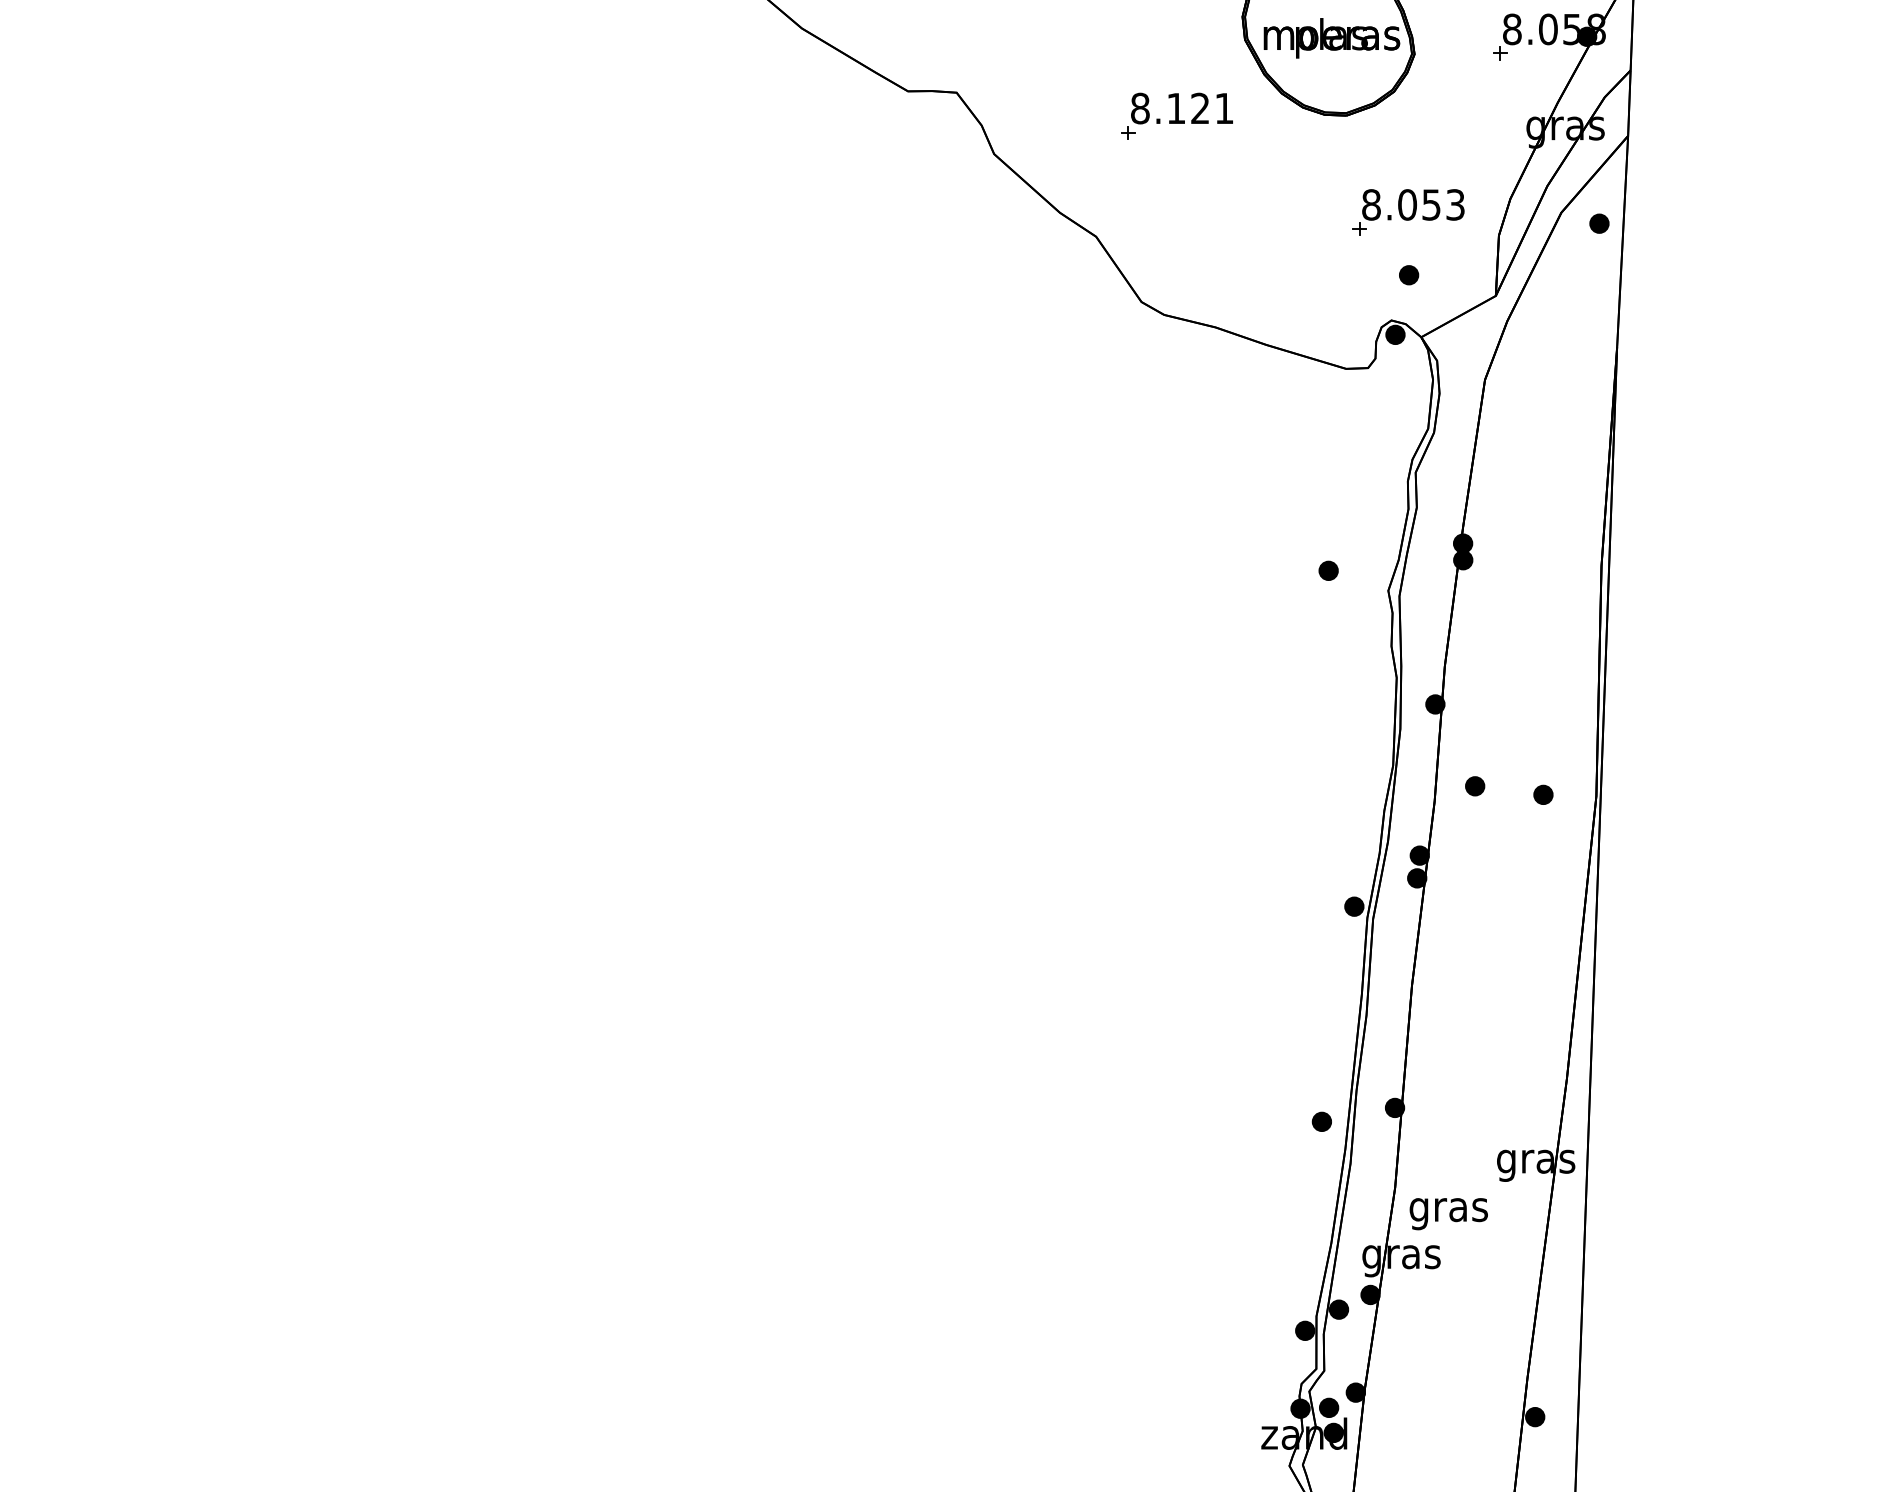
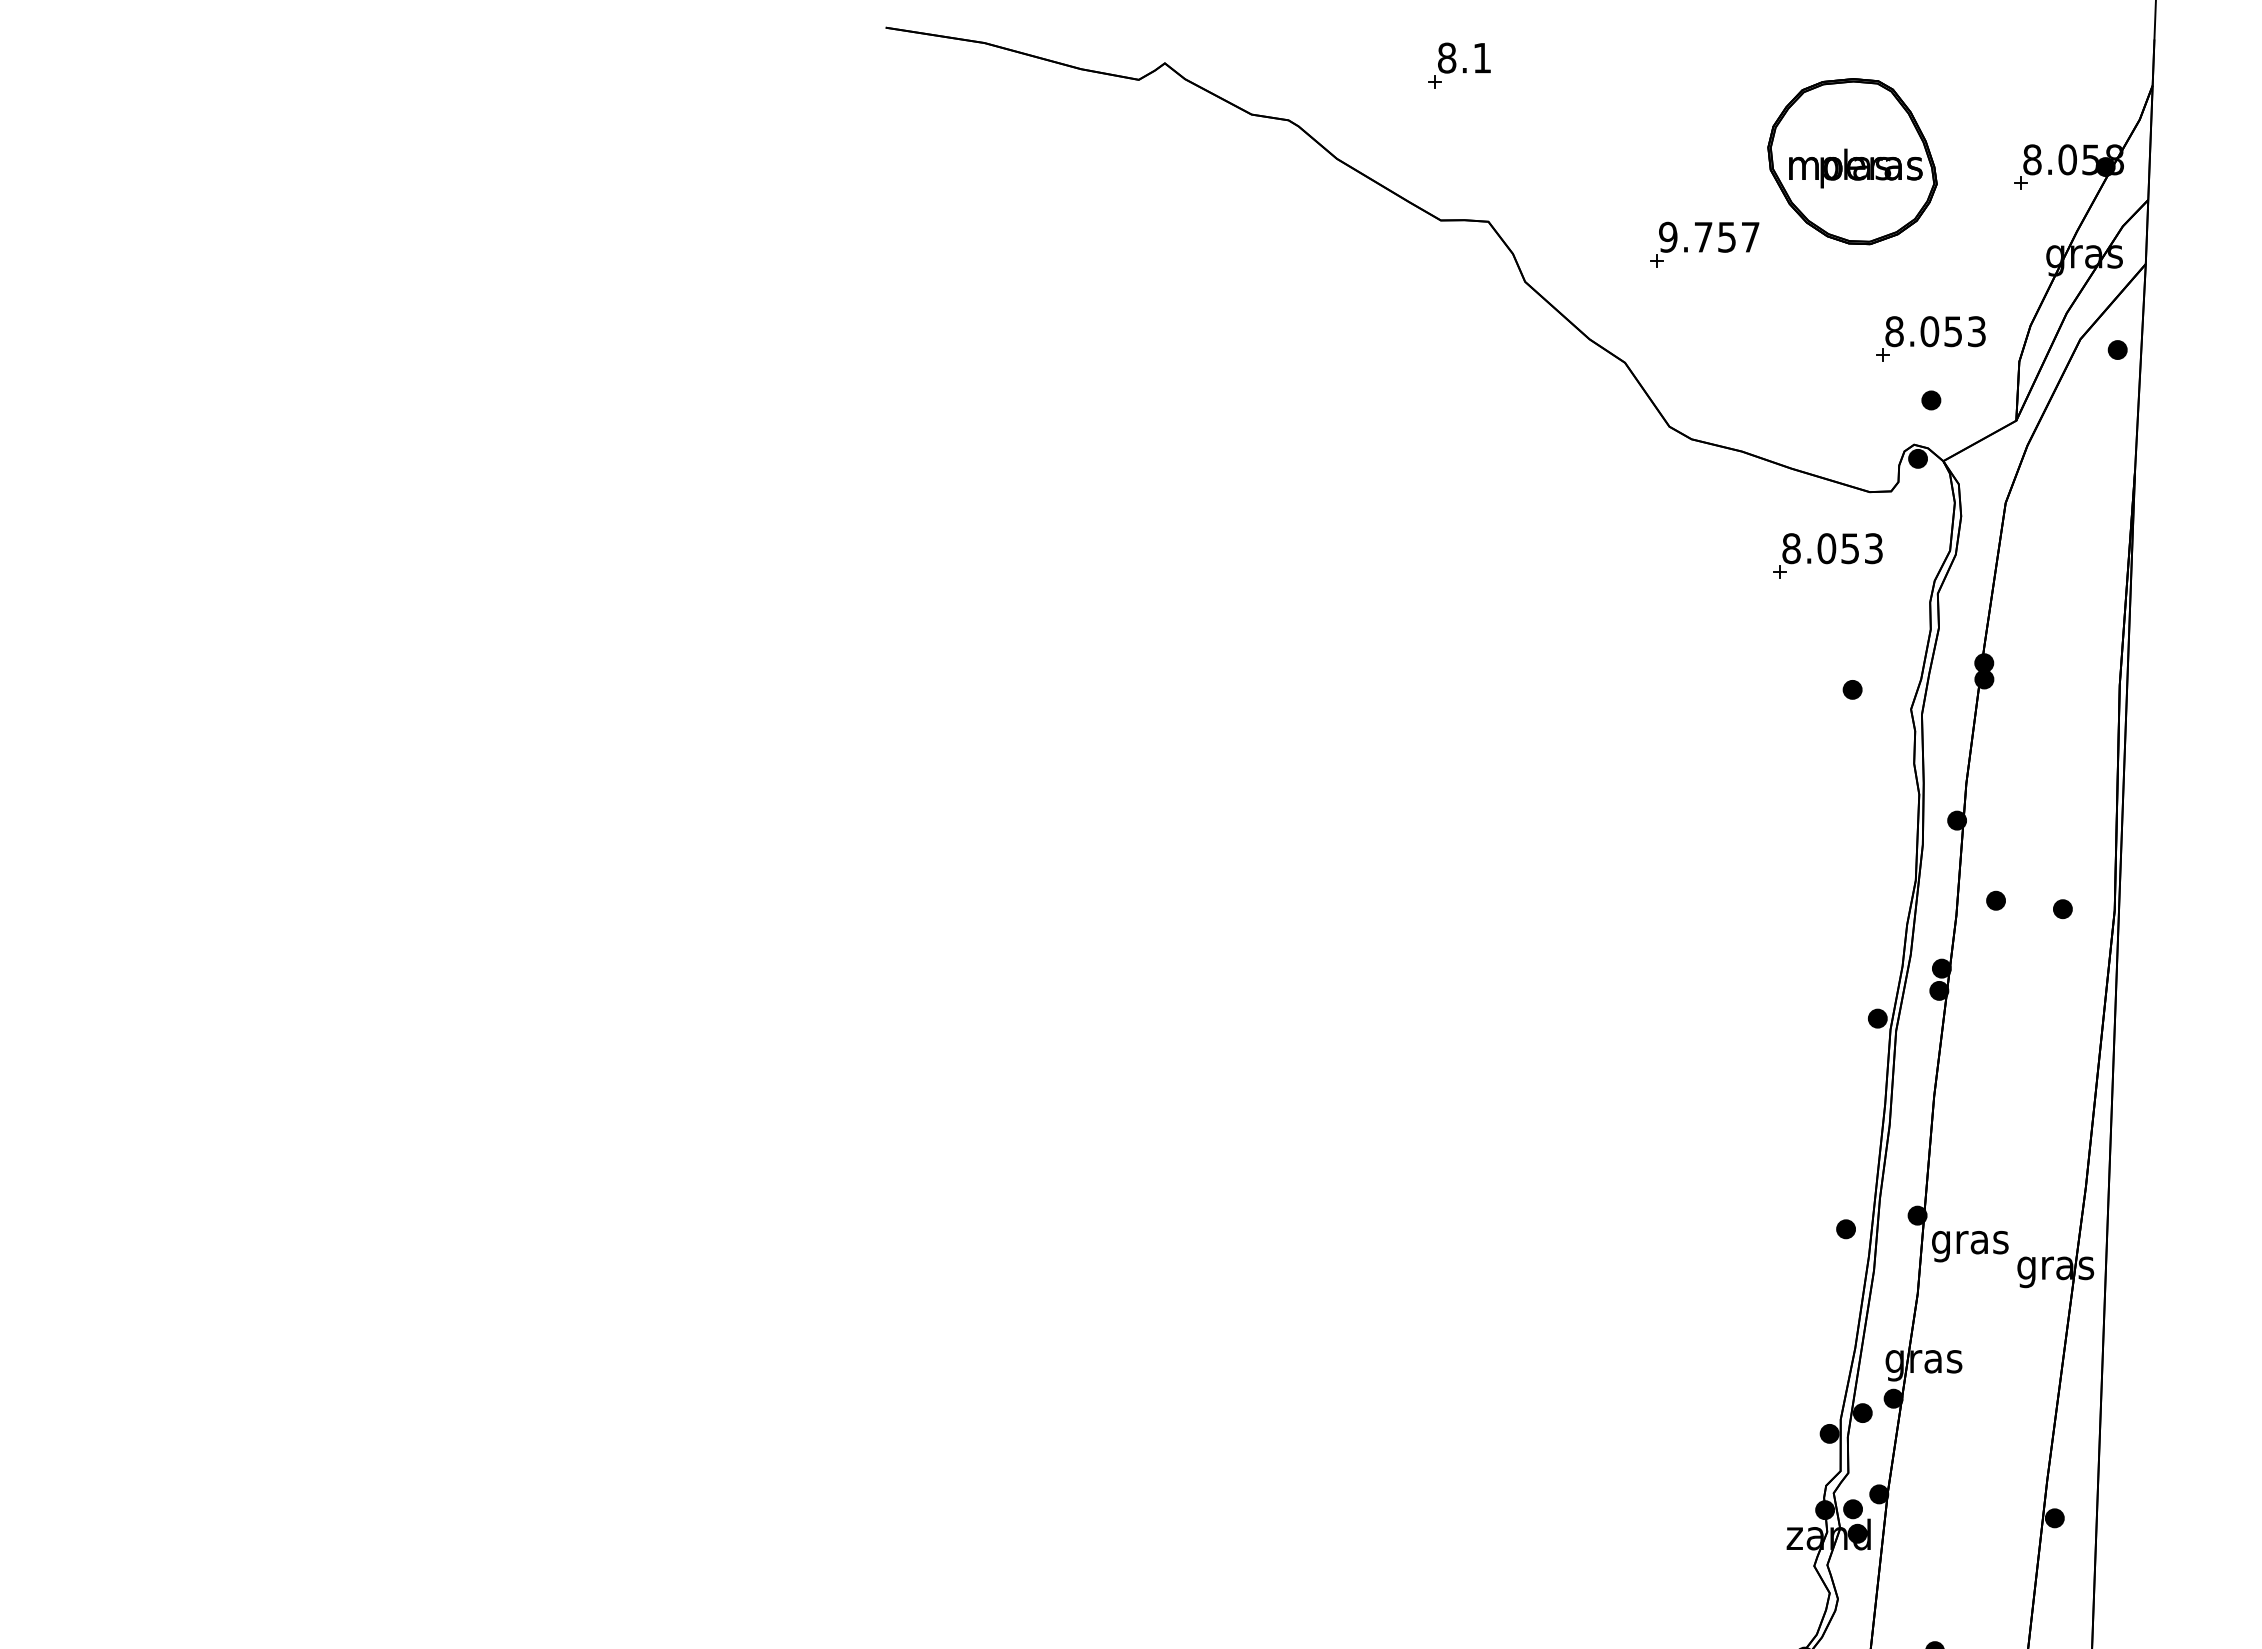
text: (1182, 107) -> (1709, 236), 8.121 -> 9.757
part: (1302, 433) -> (1827, 555), added
text: (1449, 1214) -> (1970, 1246), moved

